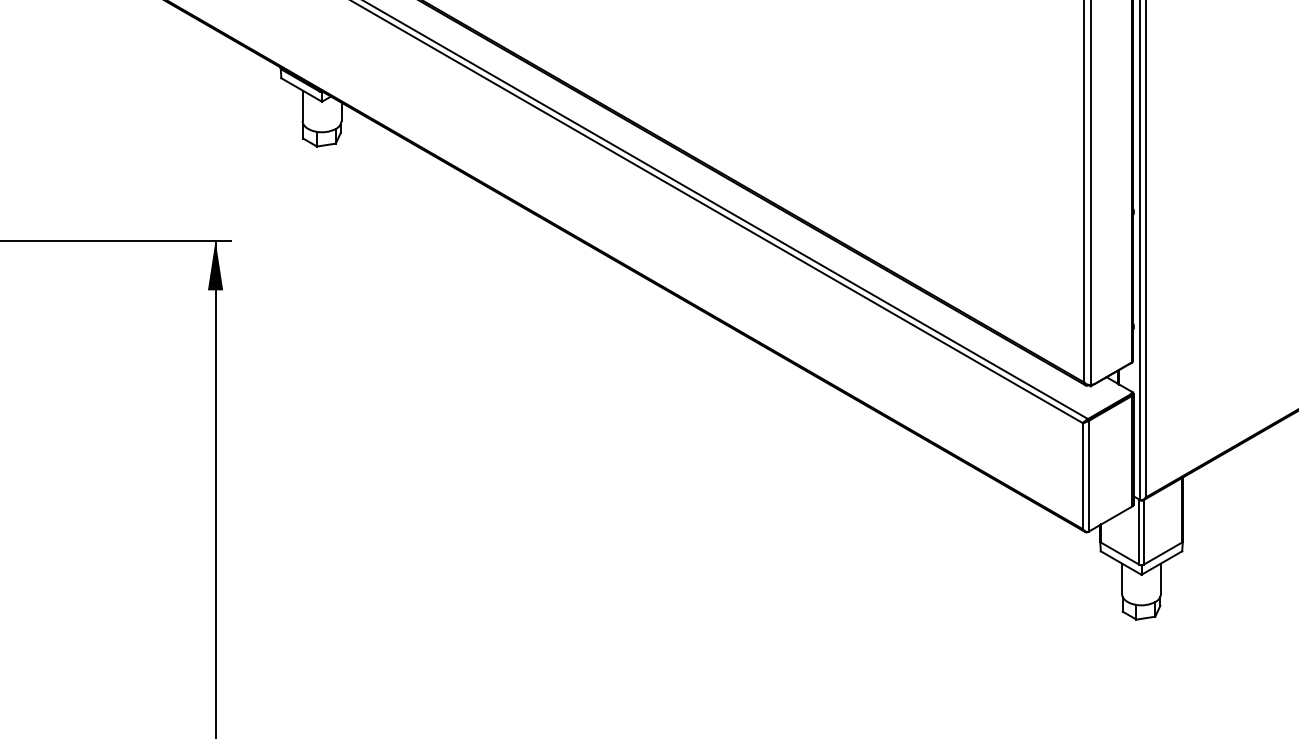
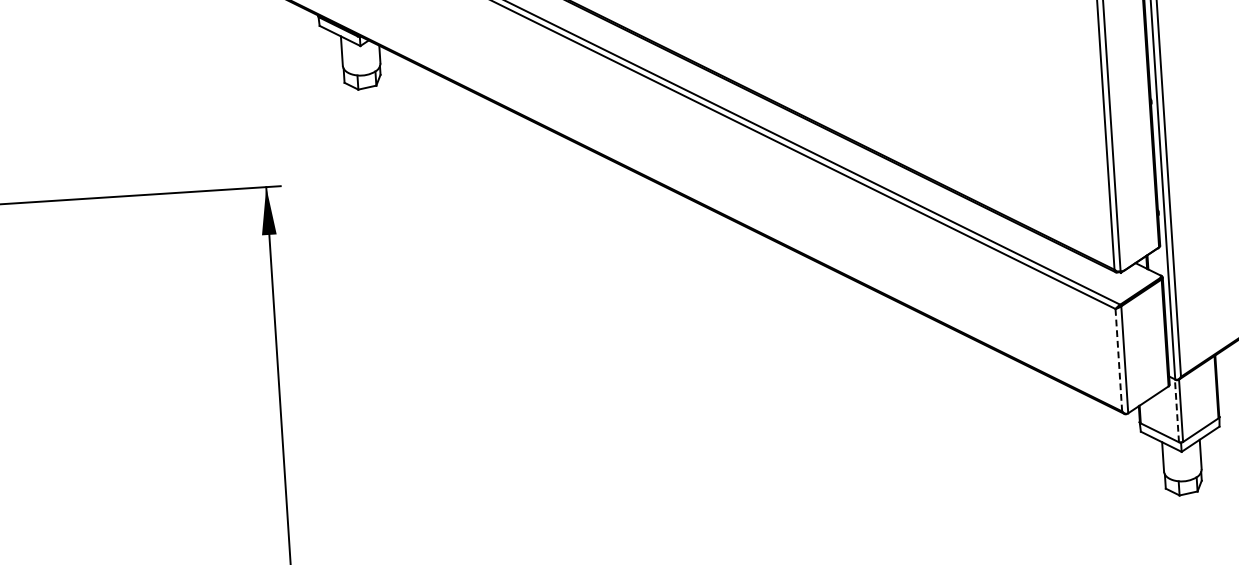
line: (1082, 476) -> (1118, 360), solid -> dashed
line: (1139, 532) -> (1177, 411), solid -> dashed

